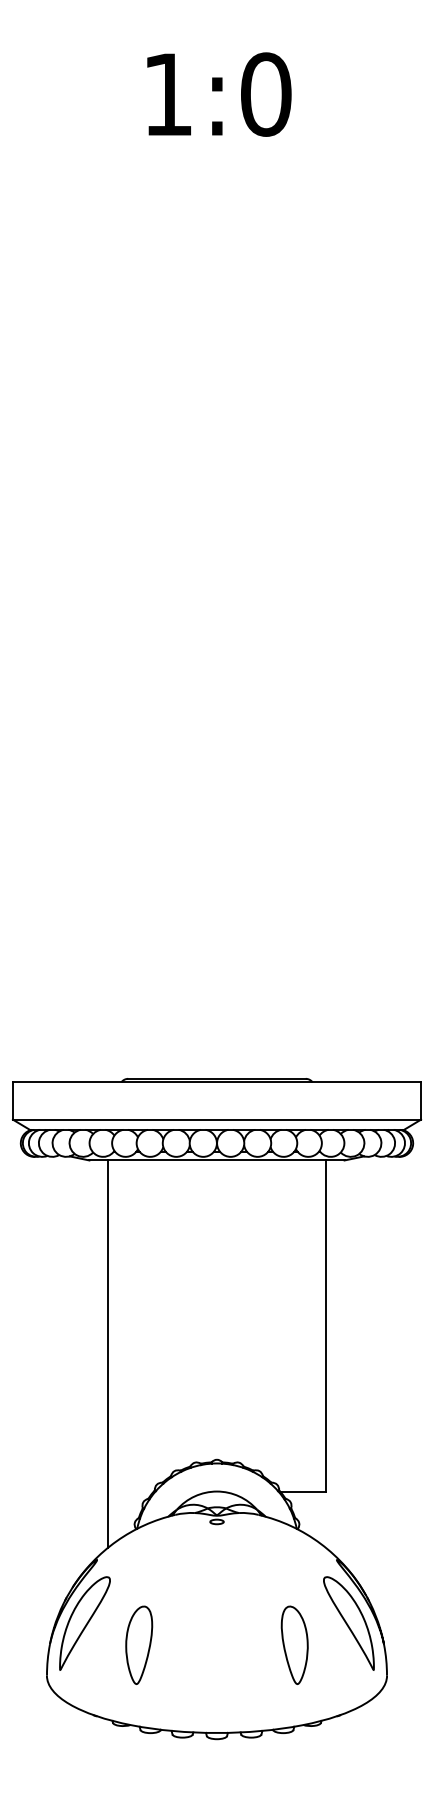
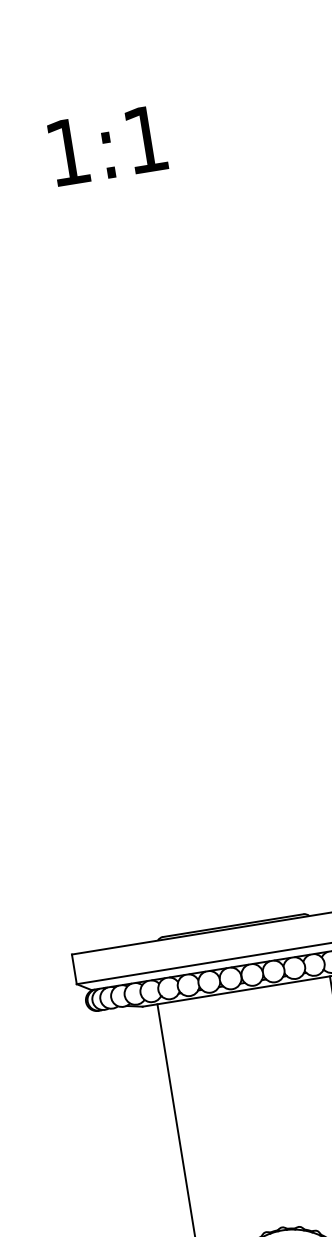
text: (266, 94) -> (146, 139), 1:0 -> 1:1

